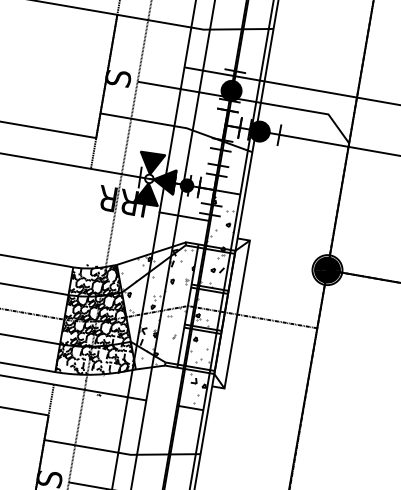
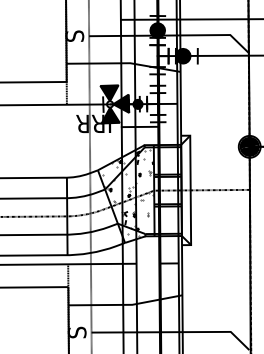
hatch: (211, 299) -> (170, 182), removed
hatch: (95, 330) -> (91, 220), removed

